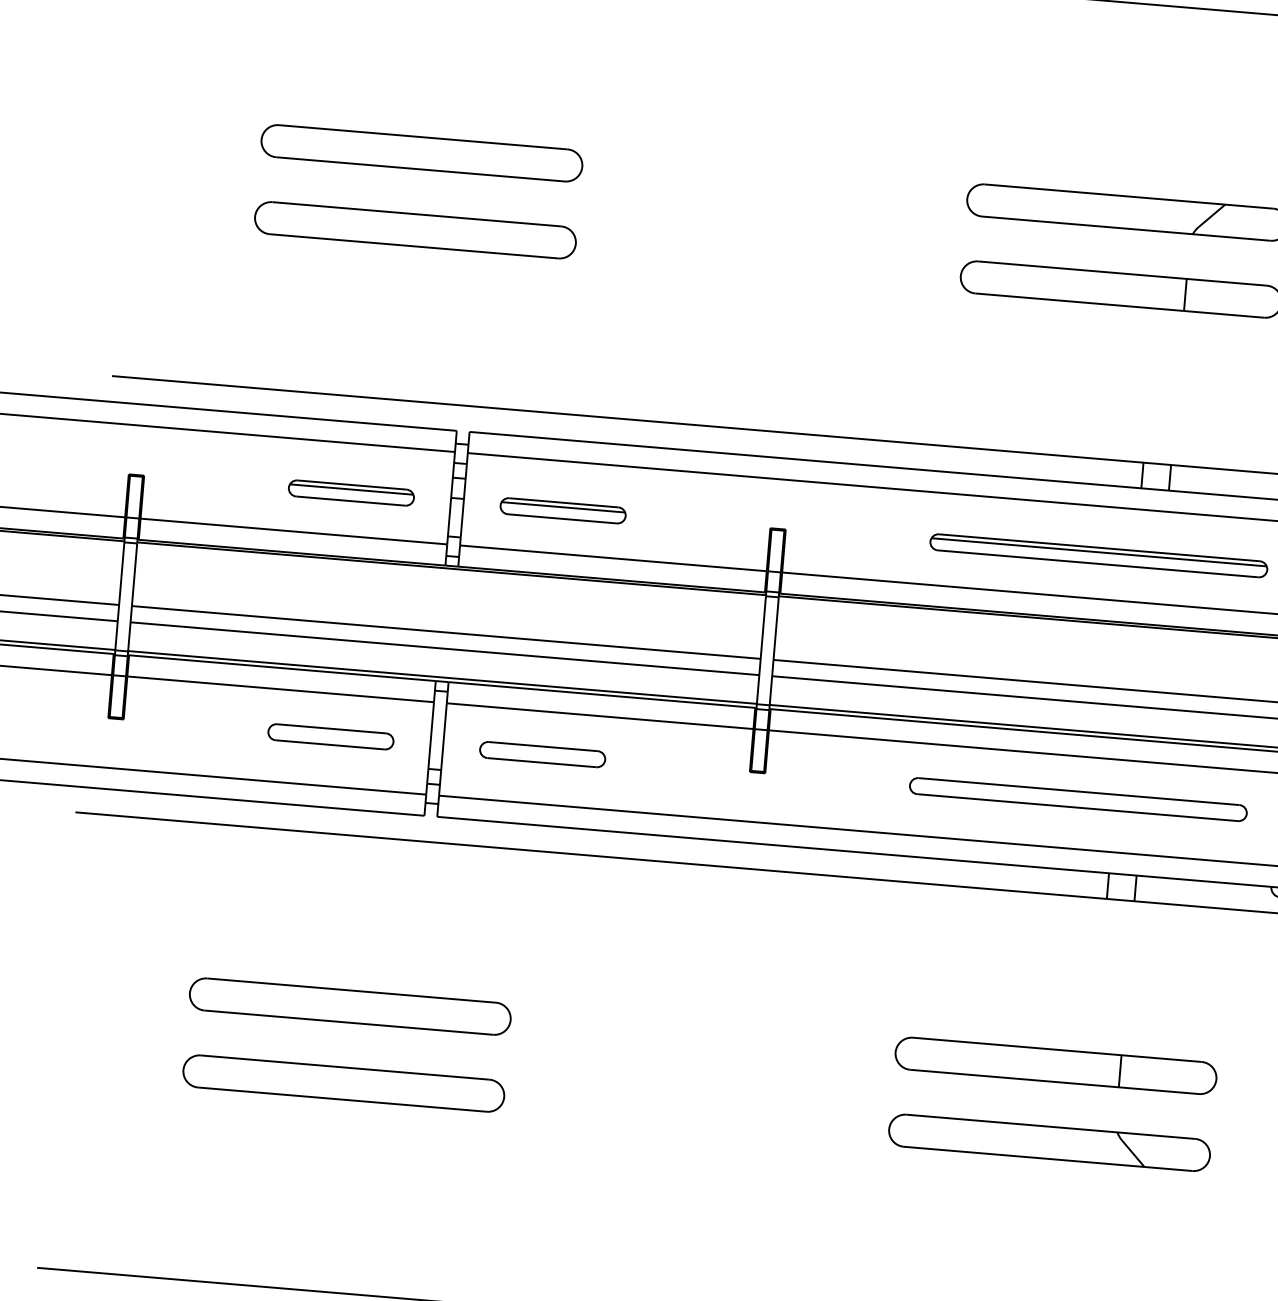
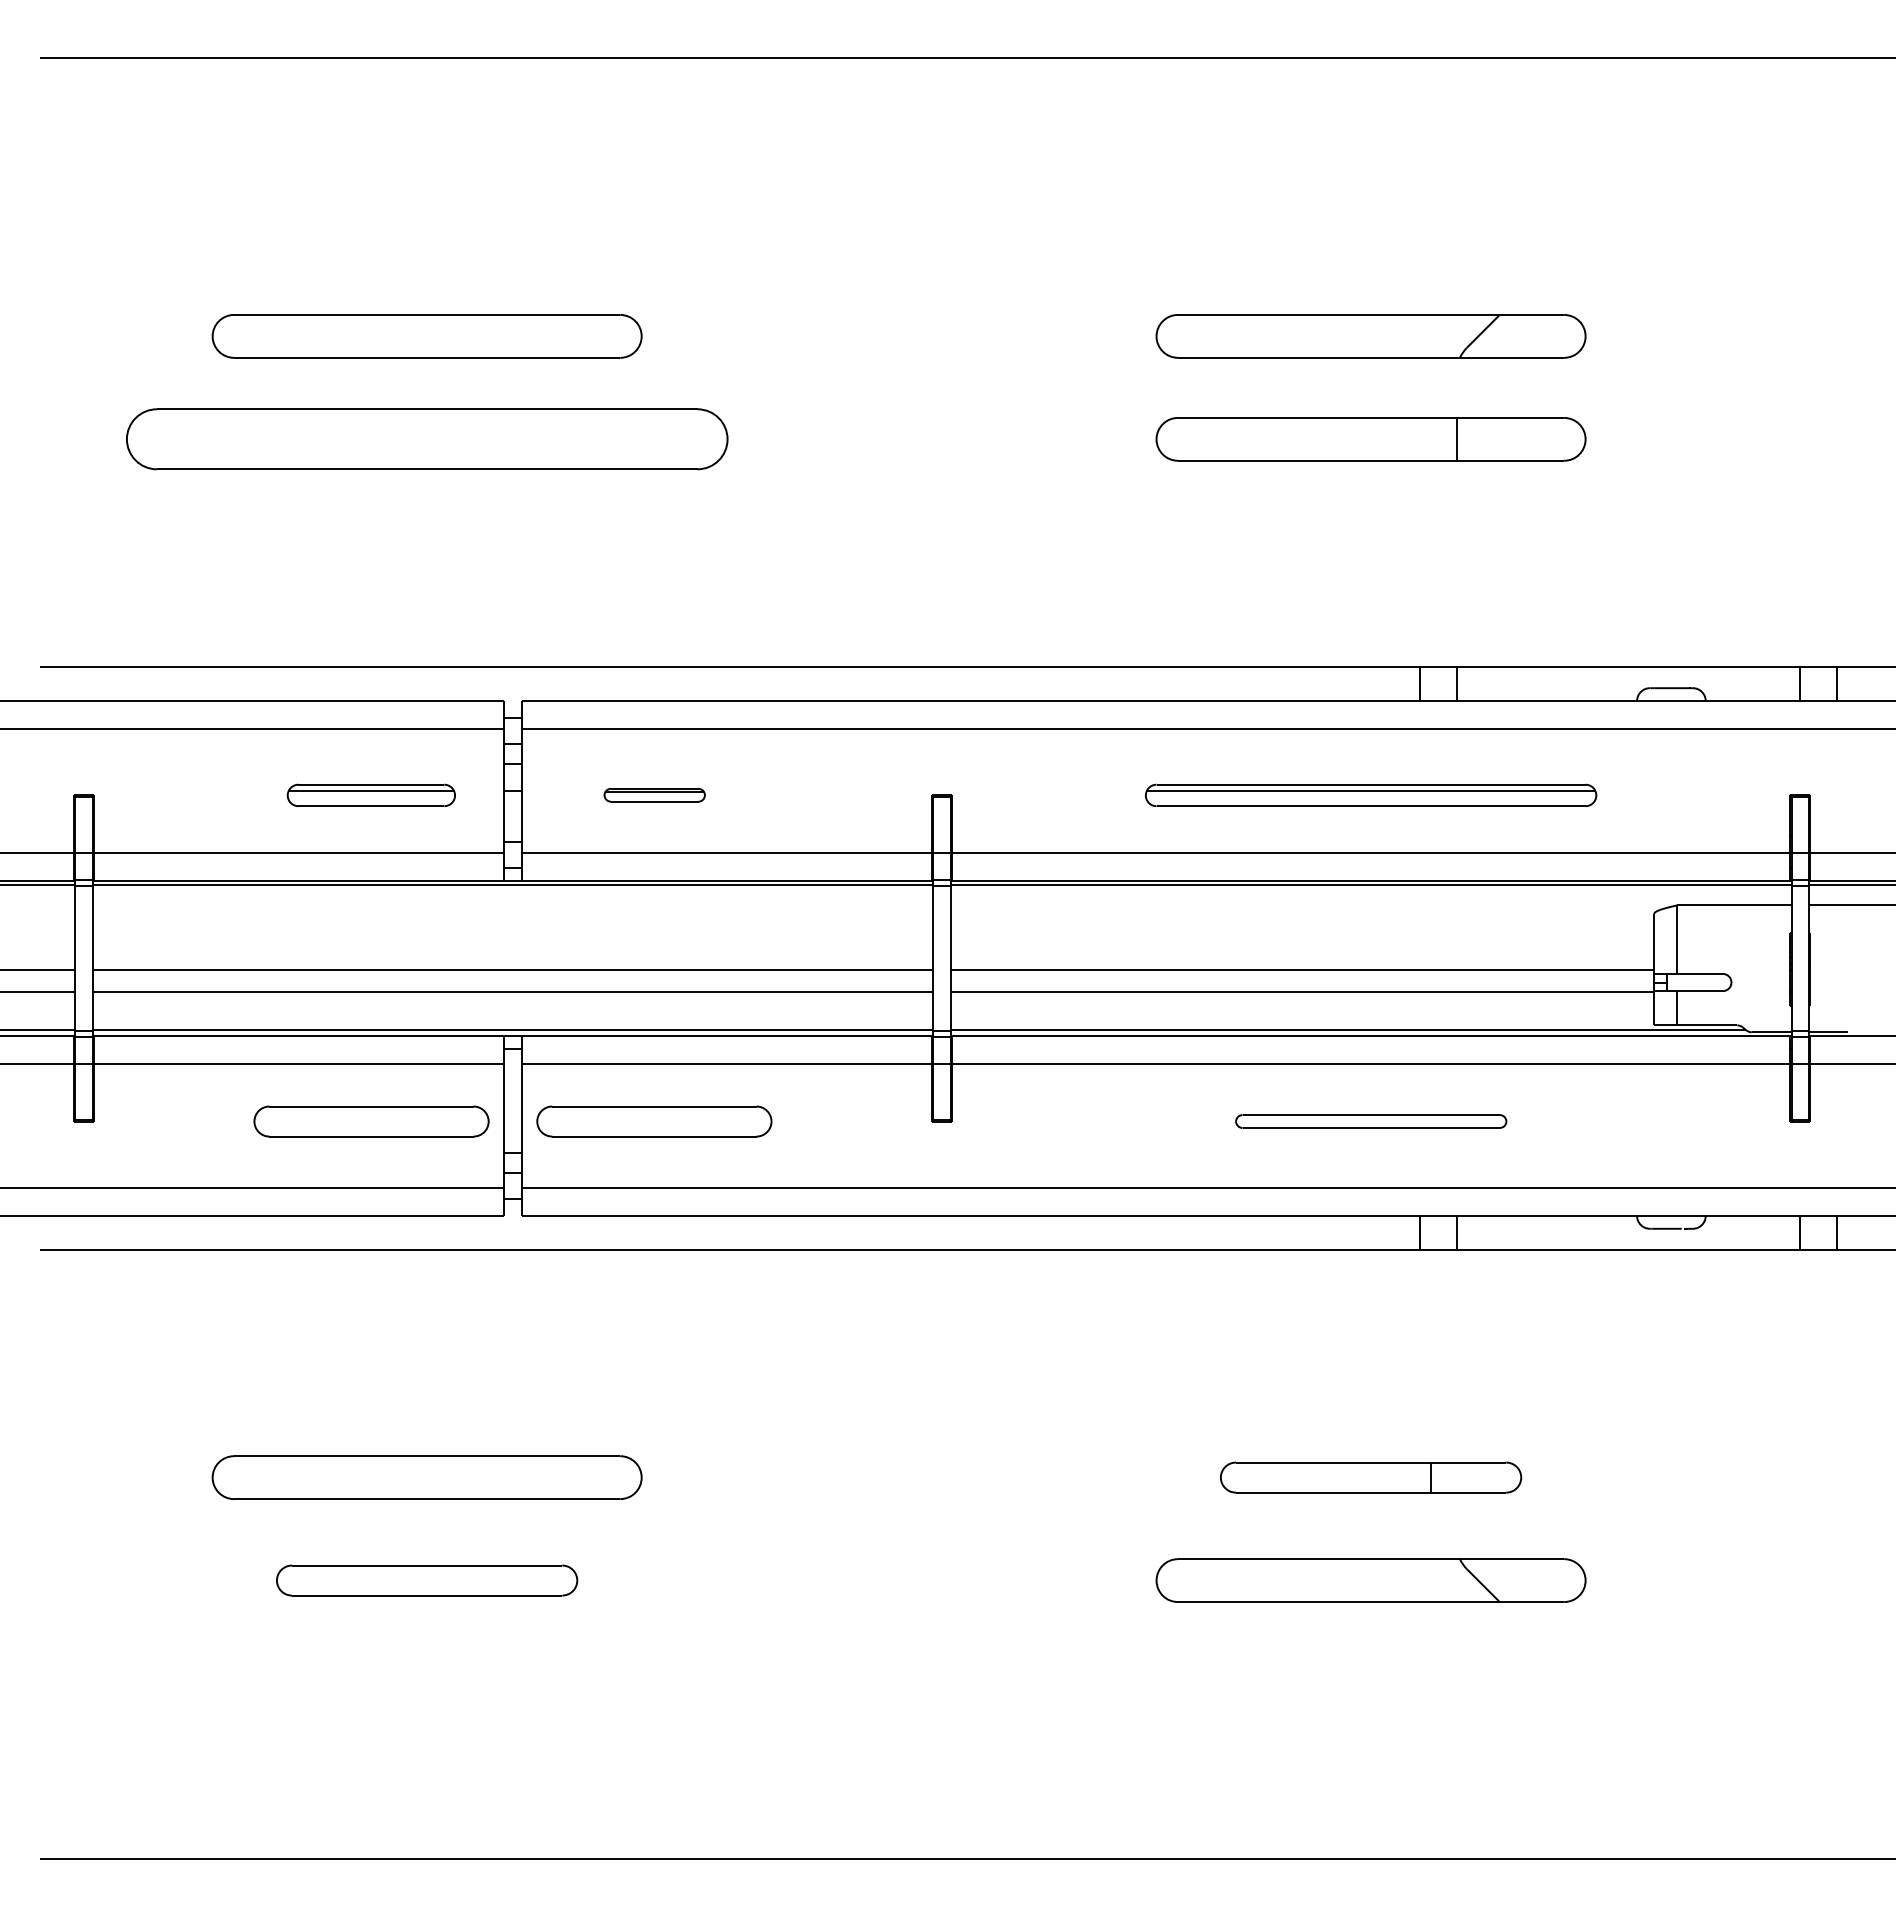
part: (414, 230) -> (426, 439), size x1.4
part: (563, 510) -> (654, 794), size x0.6
part: (330, 736) -> (370, 1121), size x1.4
part: (542, 754) -> (654, 1121), size x1.4
part: (1078, 799) -> (1371, 1121), size x0.6
part: (1055, 1065) -> (1370, 1477), size x0.7
part: (343, 1083) -> (426, 1580), size x0.7

